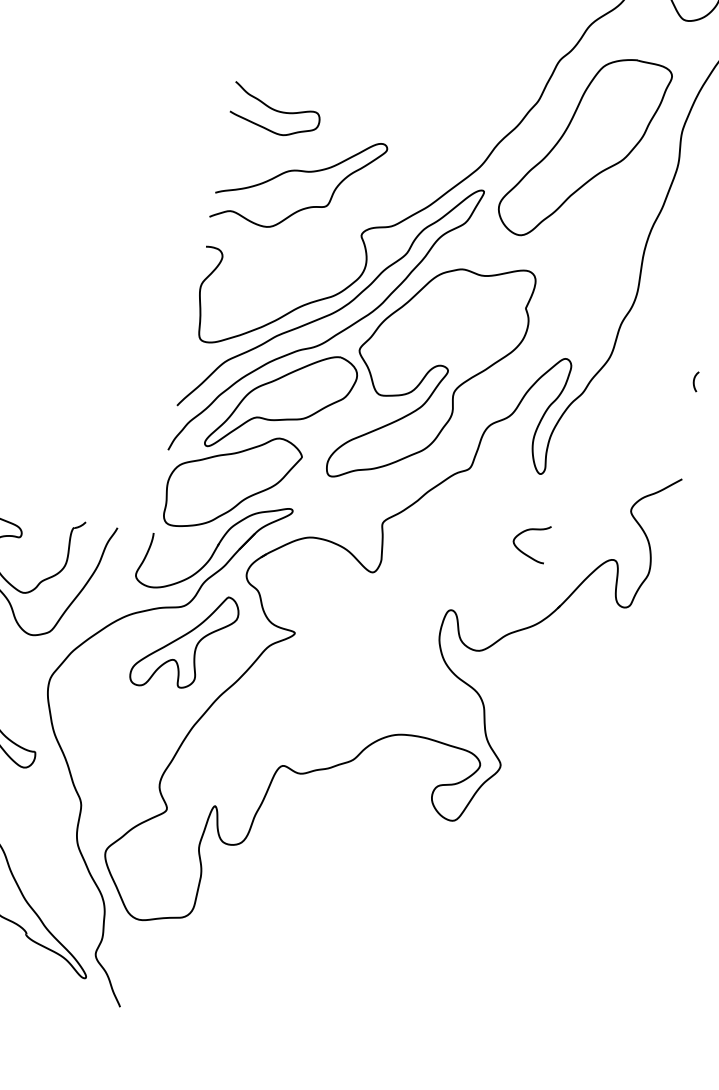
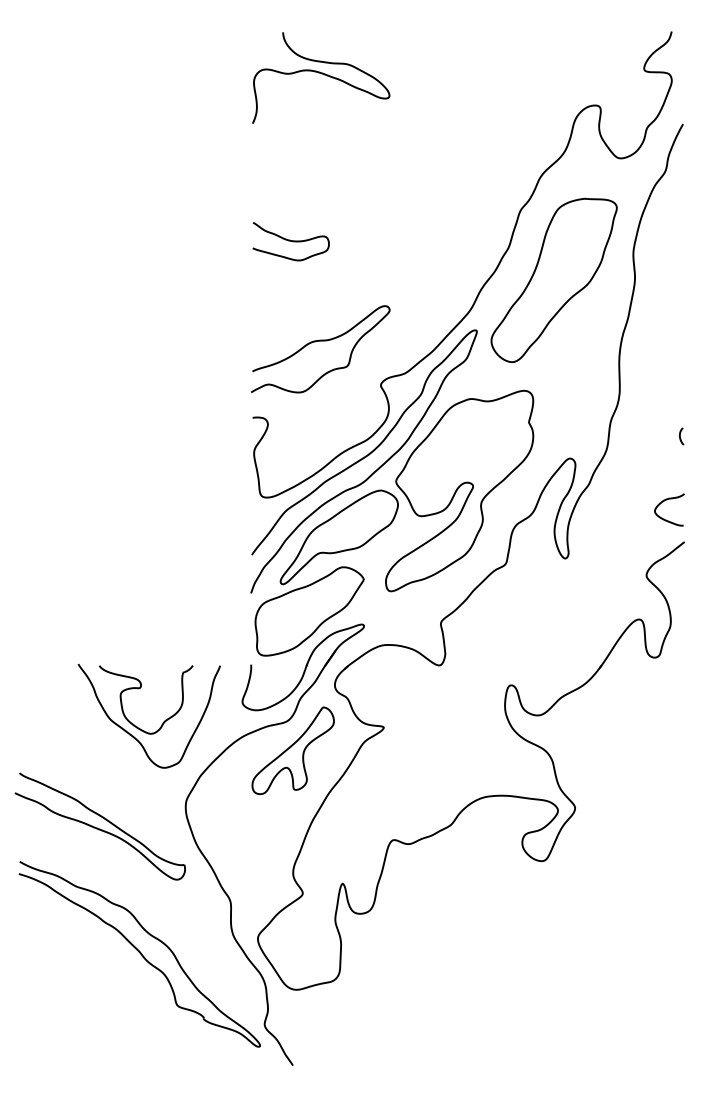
curve: (275, 111) -> (290, 241), moved
curve: (694, 381) -> (680, 436), moved
curve: (530, 530) -> (667, 500), moved

